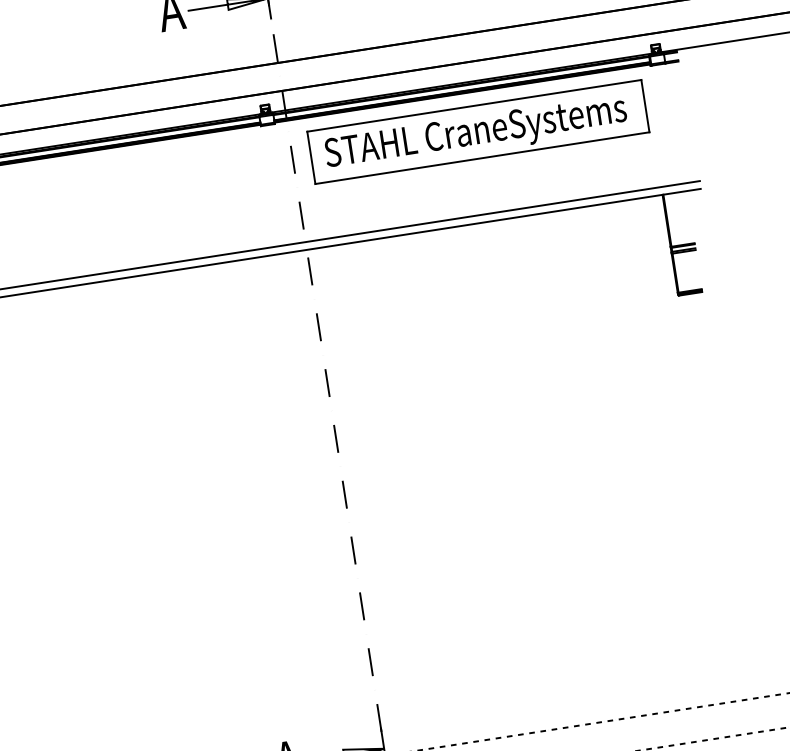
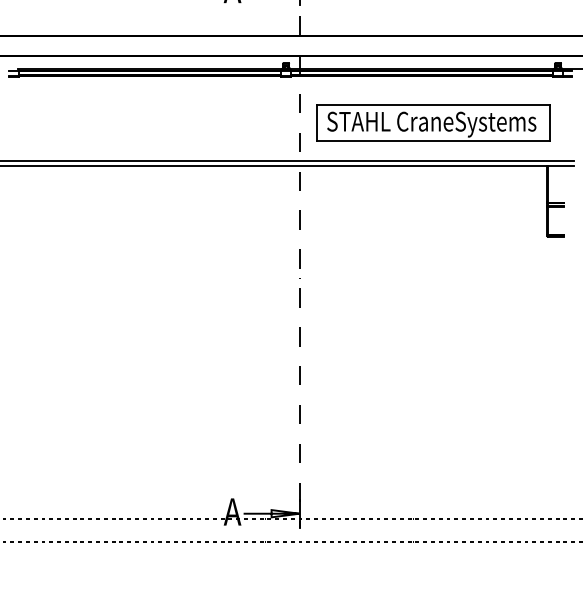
part: (478, 131) -> (433, 122), moved

